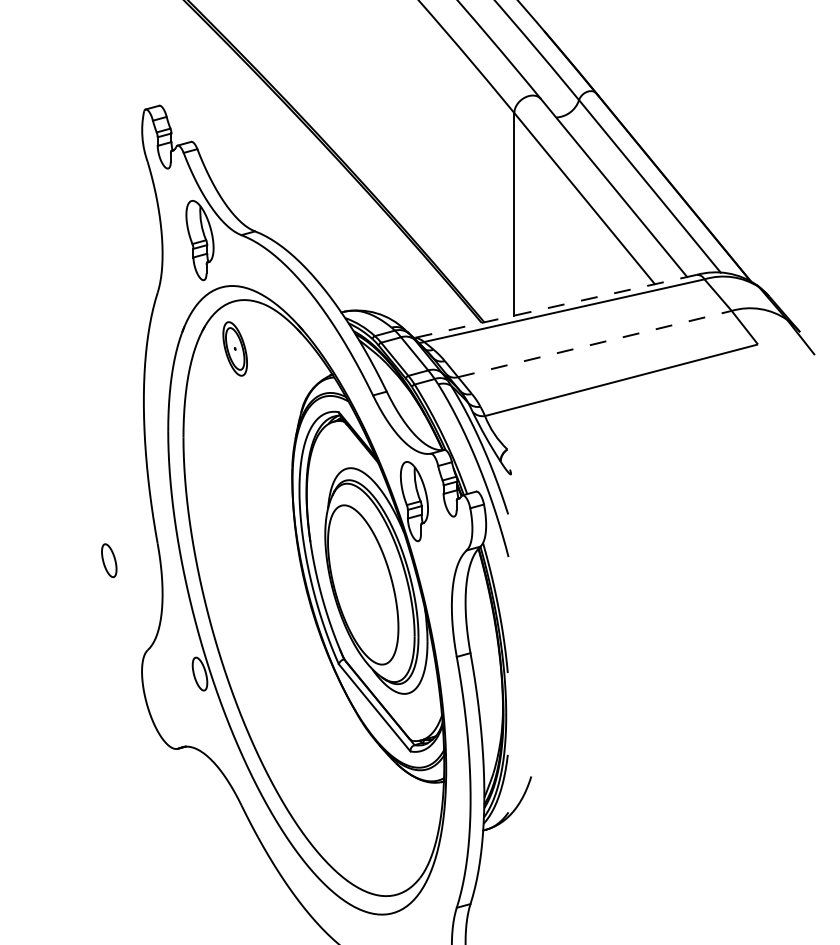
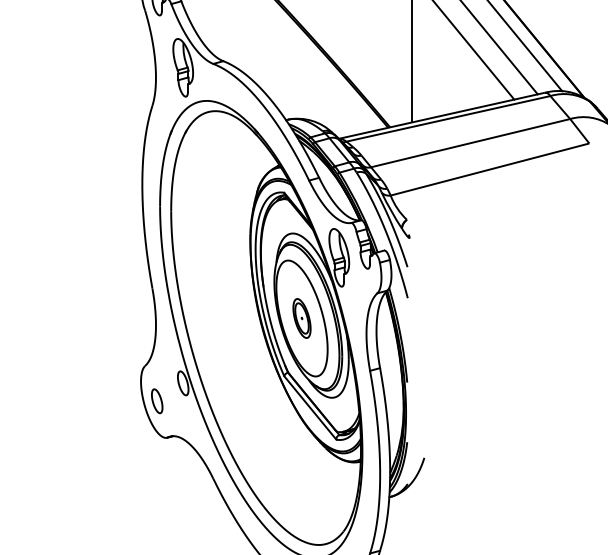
line: (557, 306) -> (443, 115), dashed -> solid
line: (594, 344) -> (470, 143), dashed -> solid
part: (234, 348) -> (301, 318), moved
part: (109, 560) -> (157, 401), moved

